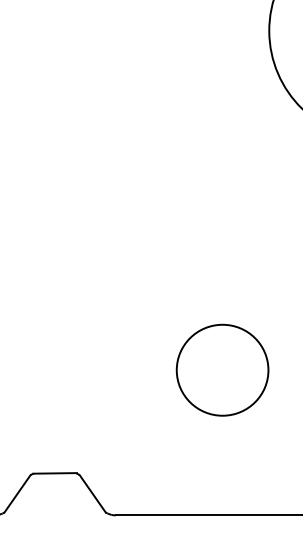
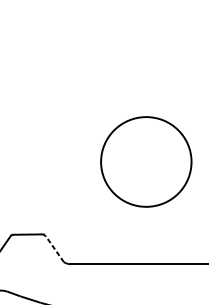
part: (222, 369) -> (146, 161), size x1.4
line: (92, 493) -> (54, 248), solid -> dashed

